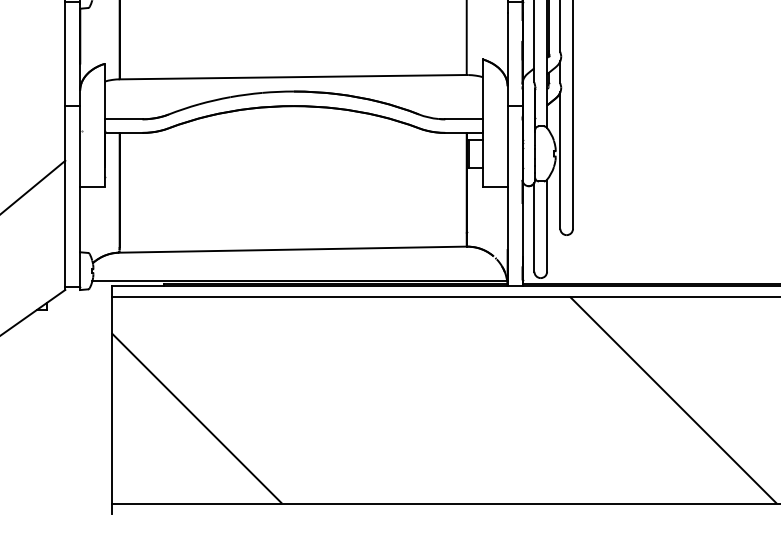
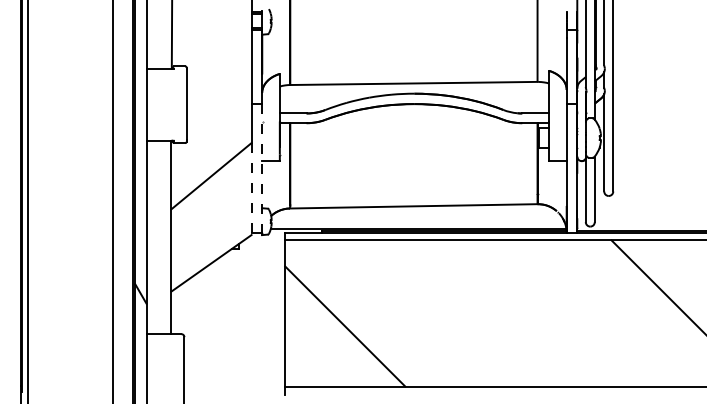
line: (80, 197) -> (262, 169), solid -> dashed
line: (65, 226) -> (251, 189), solid -> dashed

